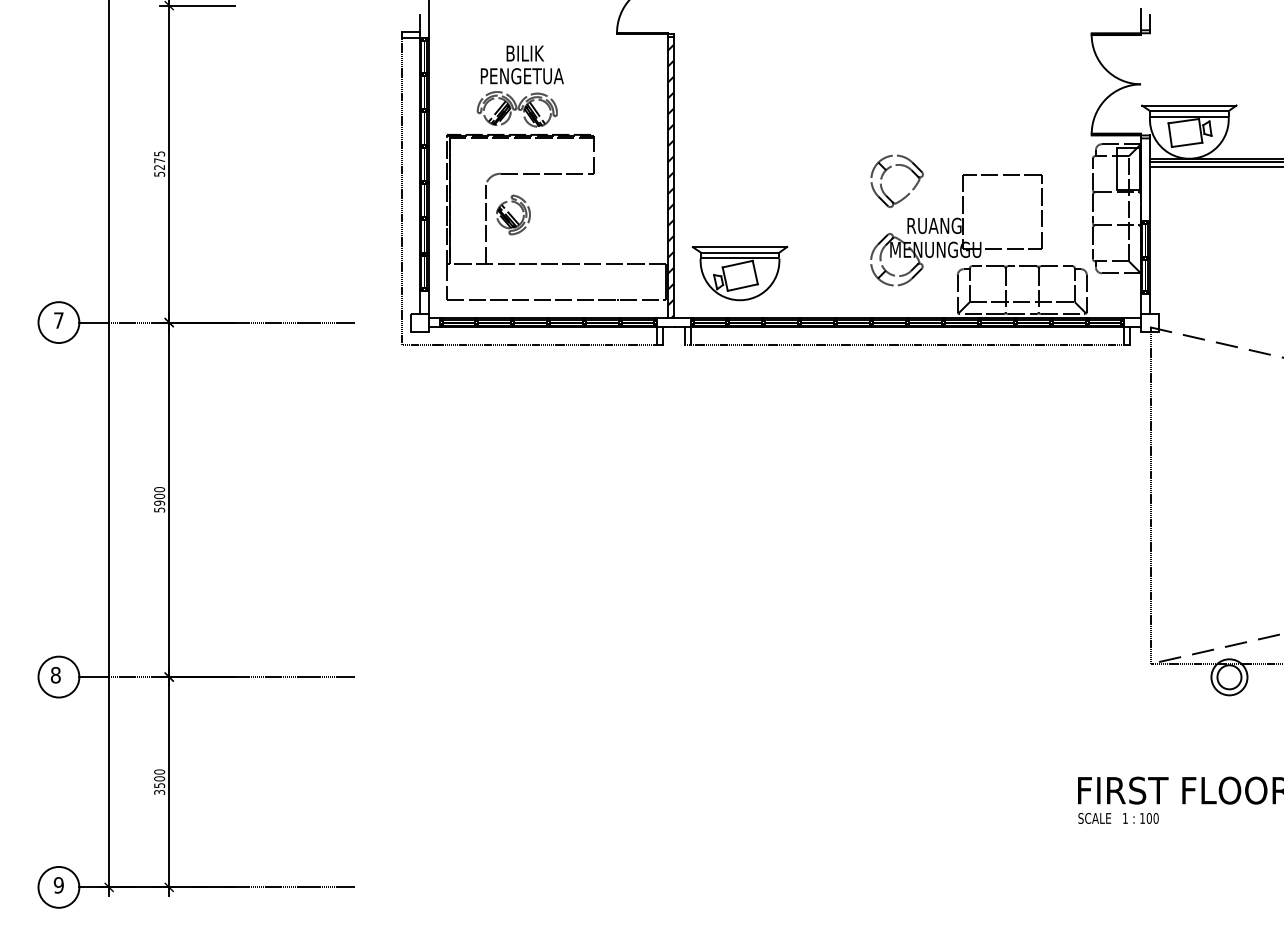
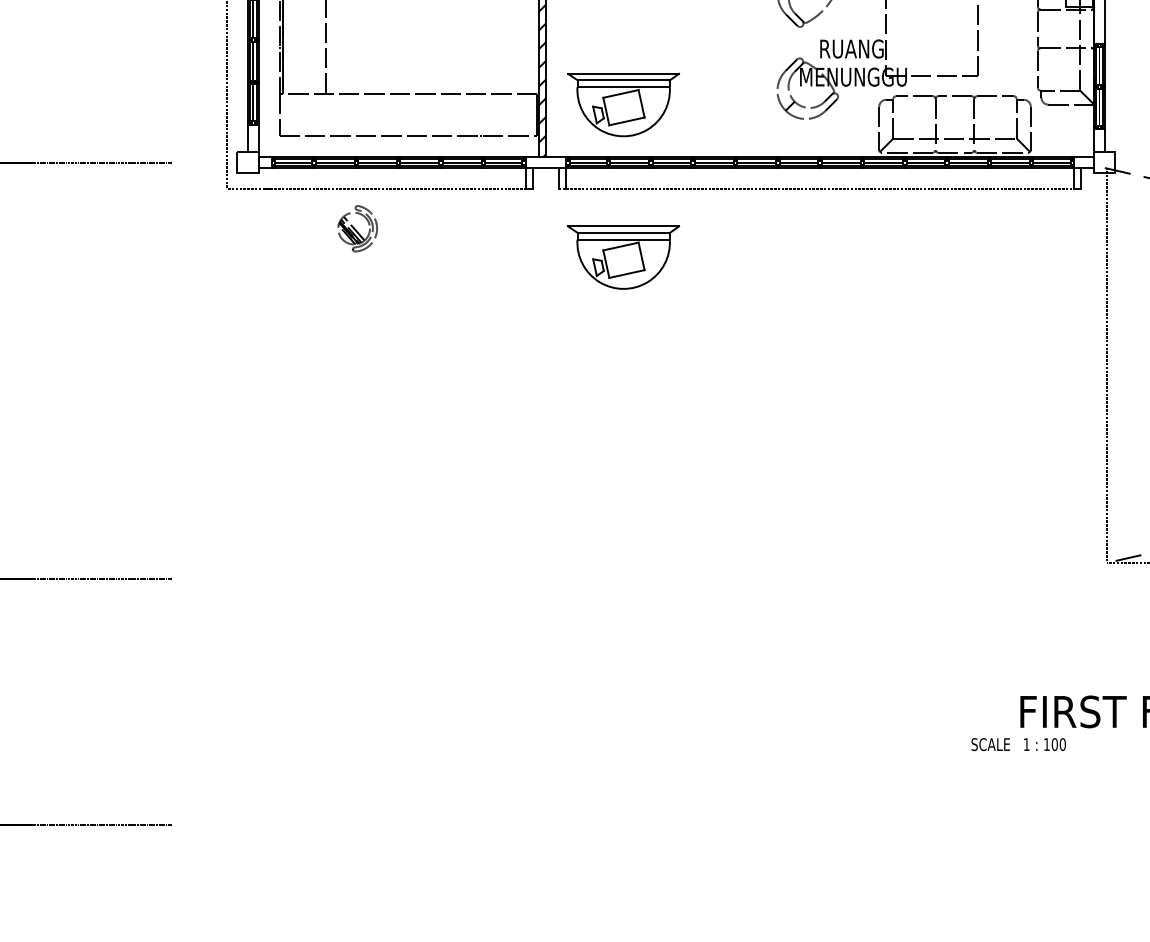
part: (513, 214) -> (357, 228), moved
part: (739, 403) -> (623, 257), added
text: (1118, 818) -> (1018, 744), moved

